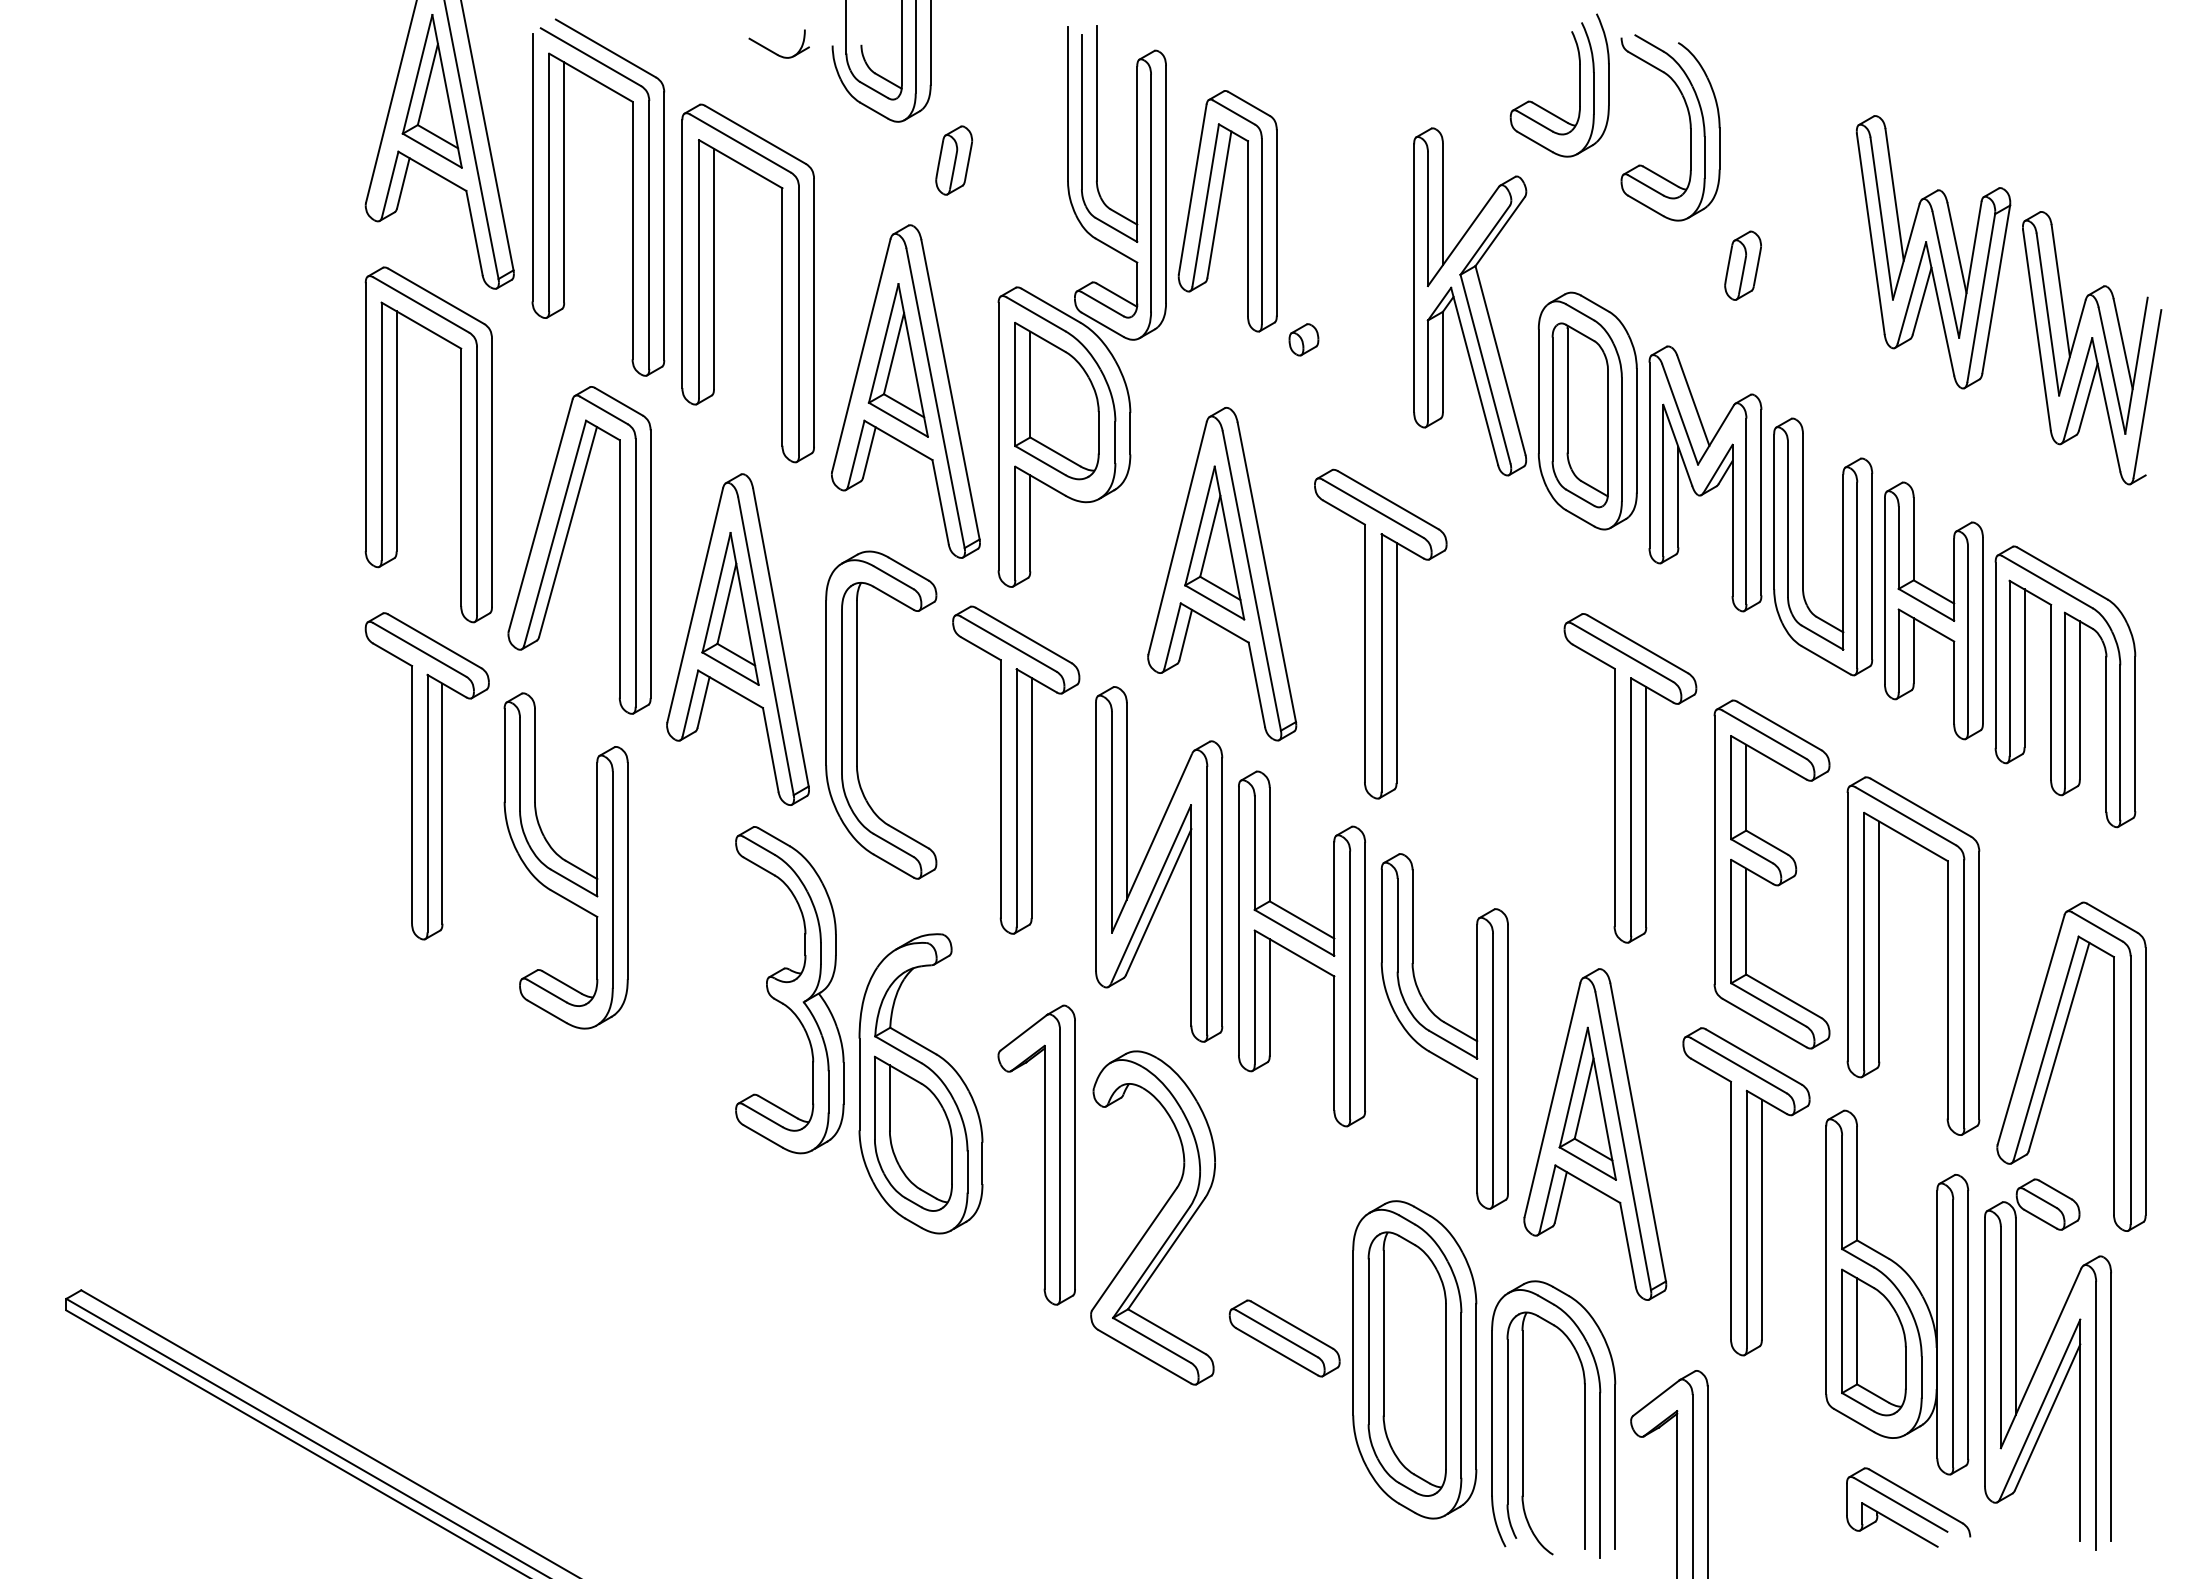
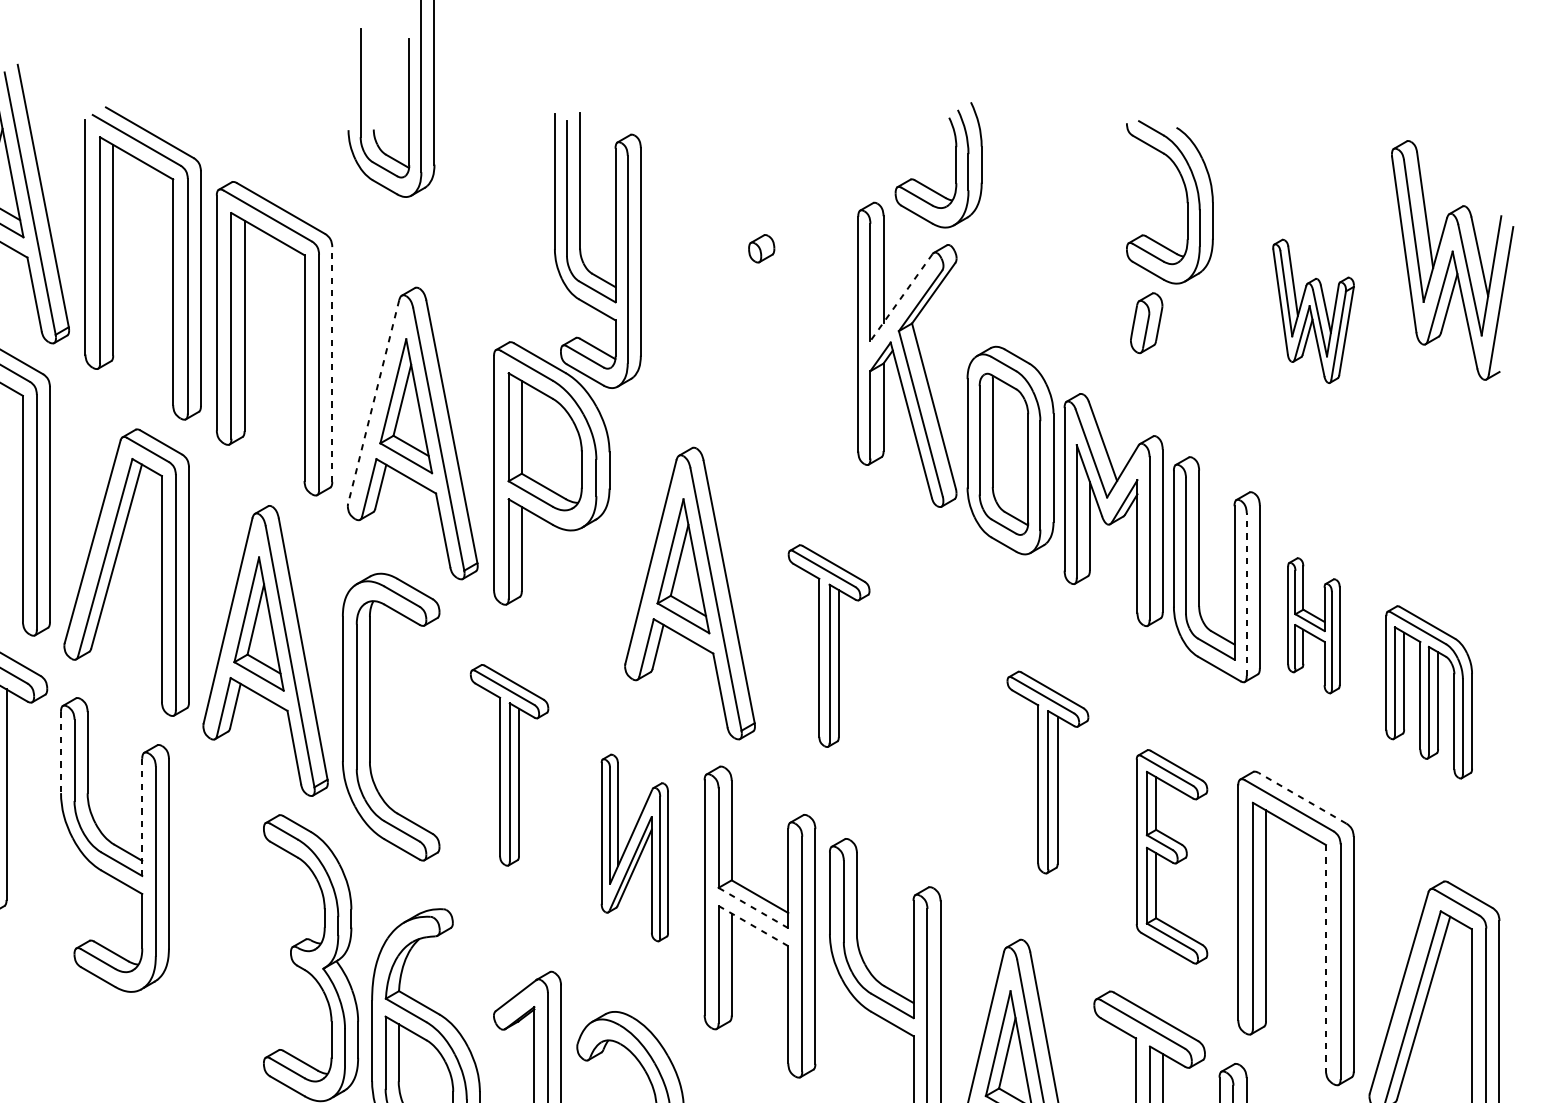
part: (772, 50) -> (295, 134), removed
part: (1579, 85) -> (955, 165), moved
part: (1689, 127) -> (1186, 201), moved
part: (954, 160) -> (455, 230), removed
part: (1219, 211) -> (687, 275), removed
line: (1463, 236) -> (901, 297), solid -> dashed
part: (1933, 252) -> (1313, 311), size x0.6
line: (814, 312) -> (332, 364), solid -> dashed
part: (1303, 339) -> (761, 248), moved
part: (2092, 348) -> (1452, 260), moved
line: (861, 355) -> (373, 401), solid -> dashed
line: (1857, 575) -> (1246, 594), solid -> dashed
part: (1933, 610) -> (1313, 625), size x0.6
part: (1380, 633) -> (828, 645), size x0.7
part: (2065, 686) -> (1429, 692), size x0.7
line: (504, 755) -> (60, 752), solid -> dashed
part: (1016, 769) -> (509, 764), size x0.7
part: (1630, 778) -> (1047, 772), size x0.7
line: (1920, 807) -> (1302, 798), solid -> dashed
line: (597, 829) -> (142, 817), solid -> dashed
part: (1159, 864) -> (635, 848), size x0.6
part: (1771, 874) -> (1171, 856), size x0.7
line: (1294, 932) -> (753, 907), solid -> dashed
line: (1294, 953) -> (753, 926), solid -> dashed
line: (1947, 989) -> (1325, 957), solid -> dashed

